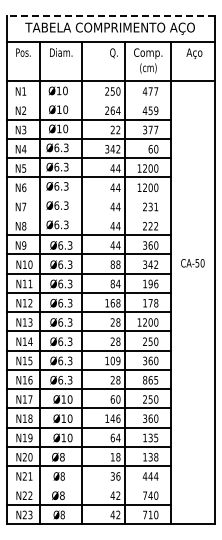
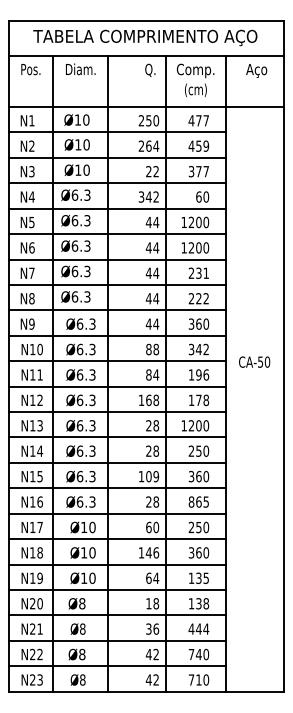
line: (110, 16) -> (145, 21), dashed -> solid
line: (88, 100) -> (116, 132), added
line: (88, 196) -> (116, 259), added
line: (88, 215) -> (116, 284), added
text: (192, 263) -> (254, 362), moved
line: (88, 485) -> (116, 641), added

